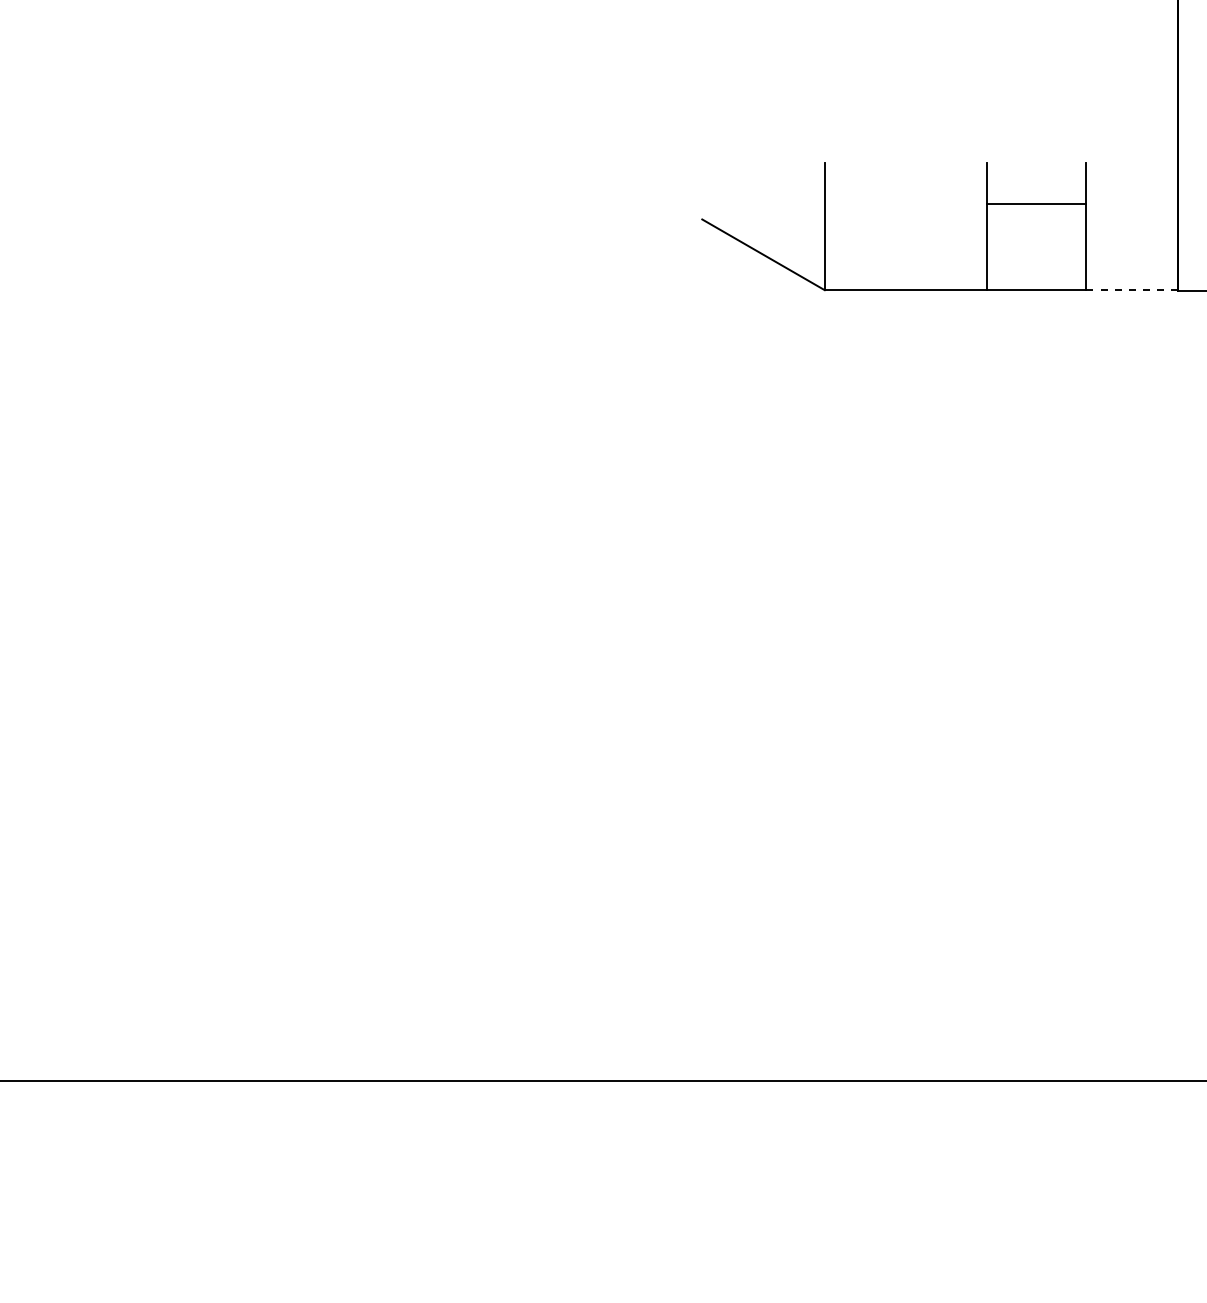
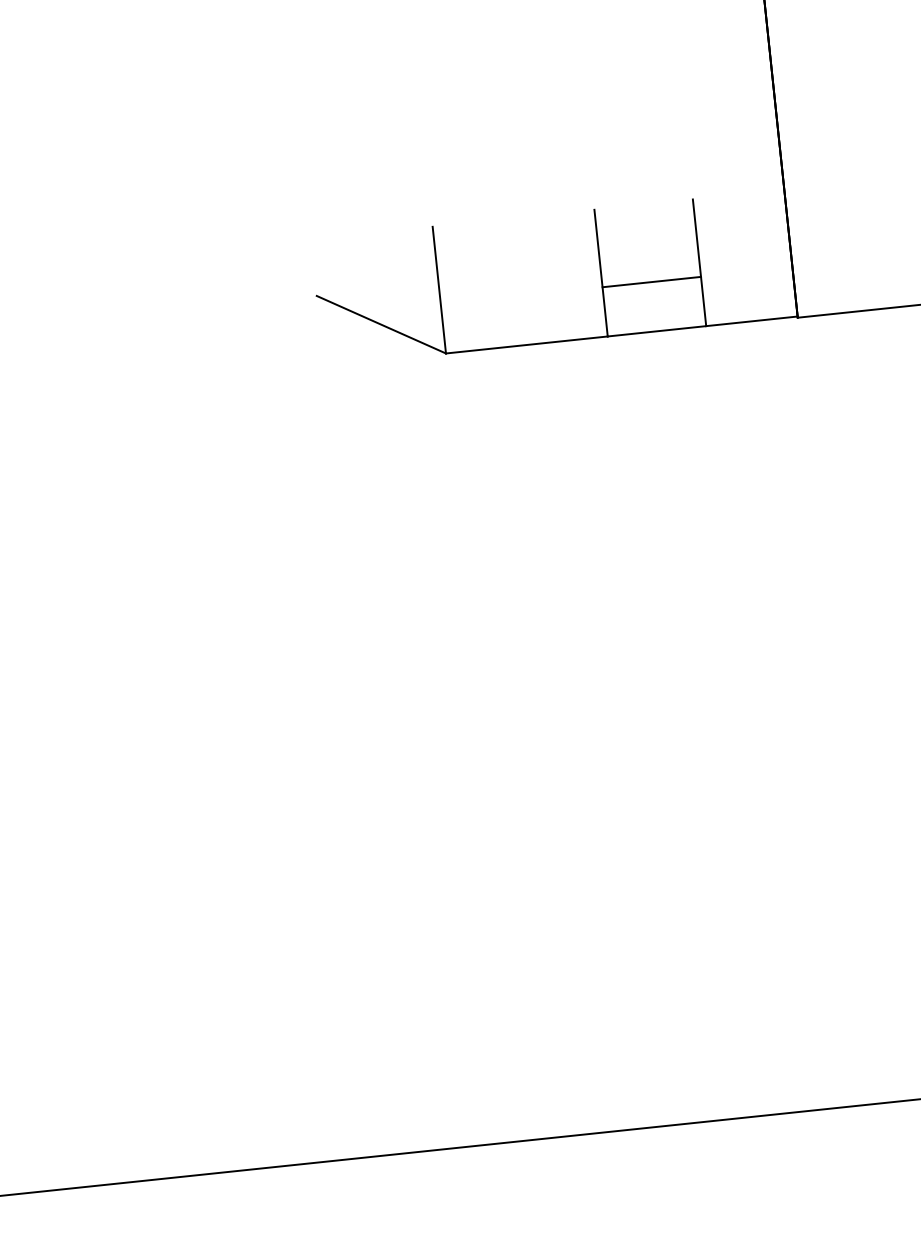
line: (1036, 203) -> (651, 281), moved
line: (1132, 290) -> (752, 321), dashed -> solid

